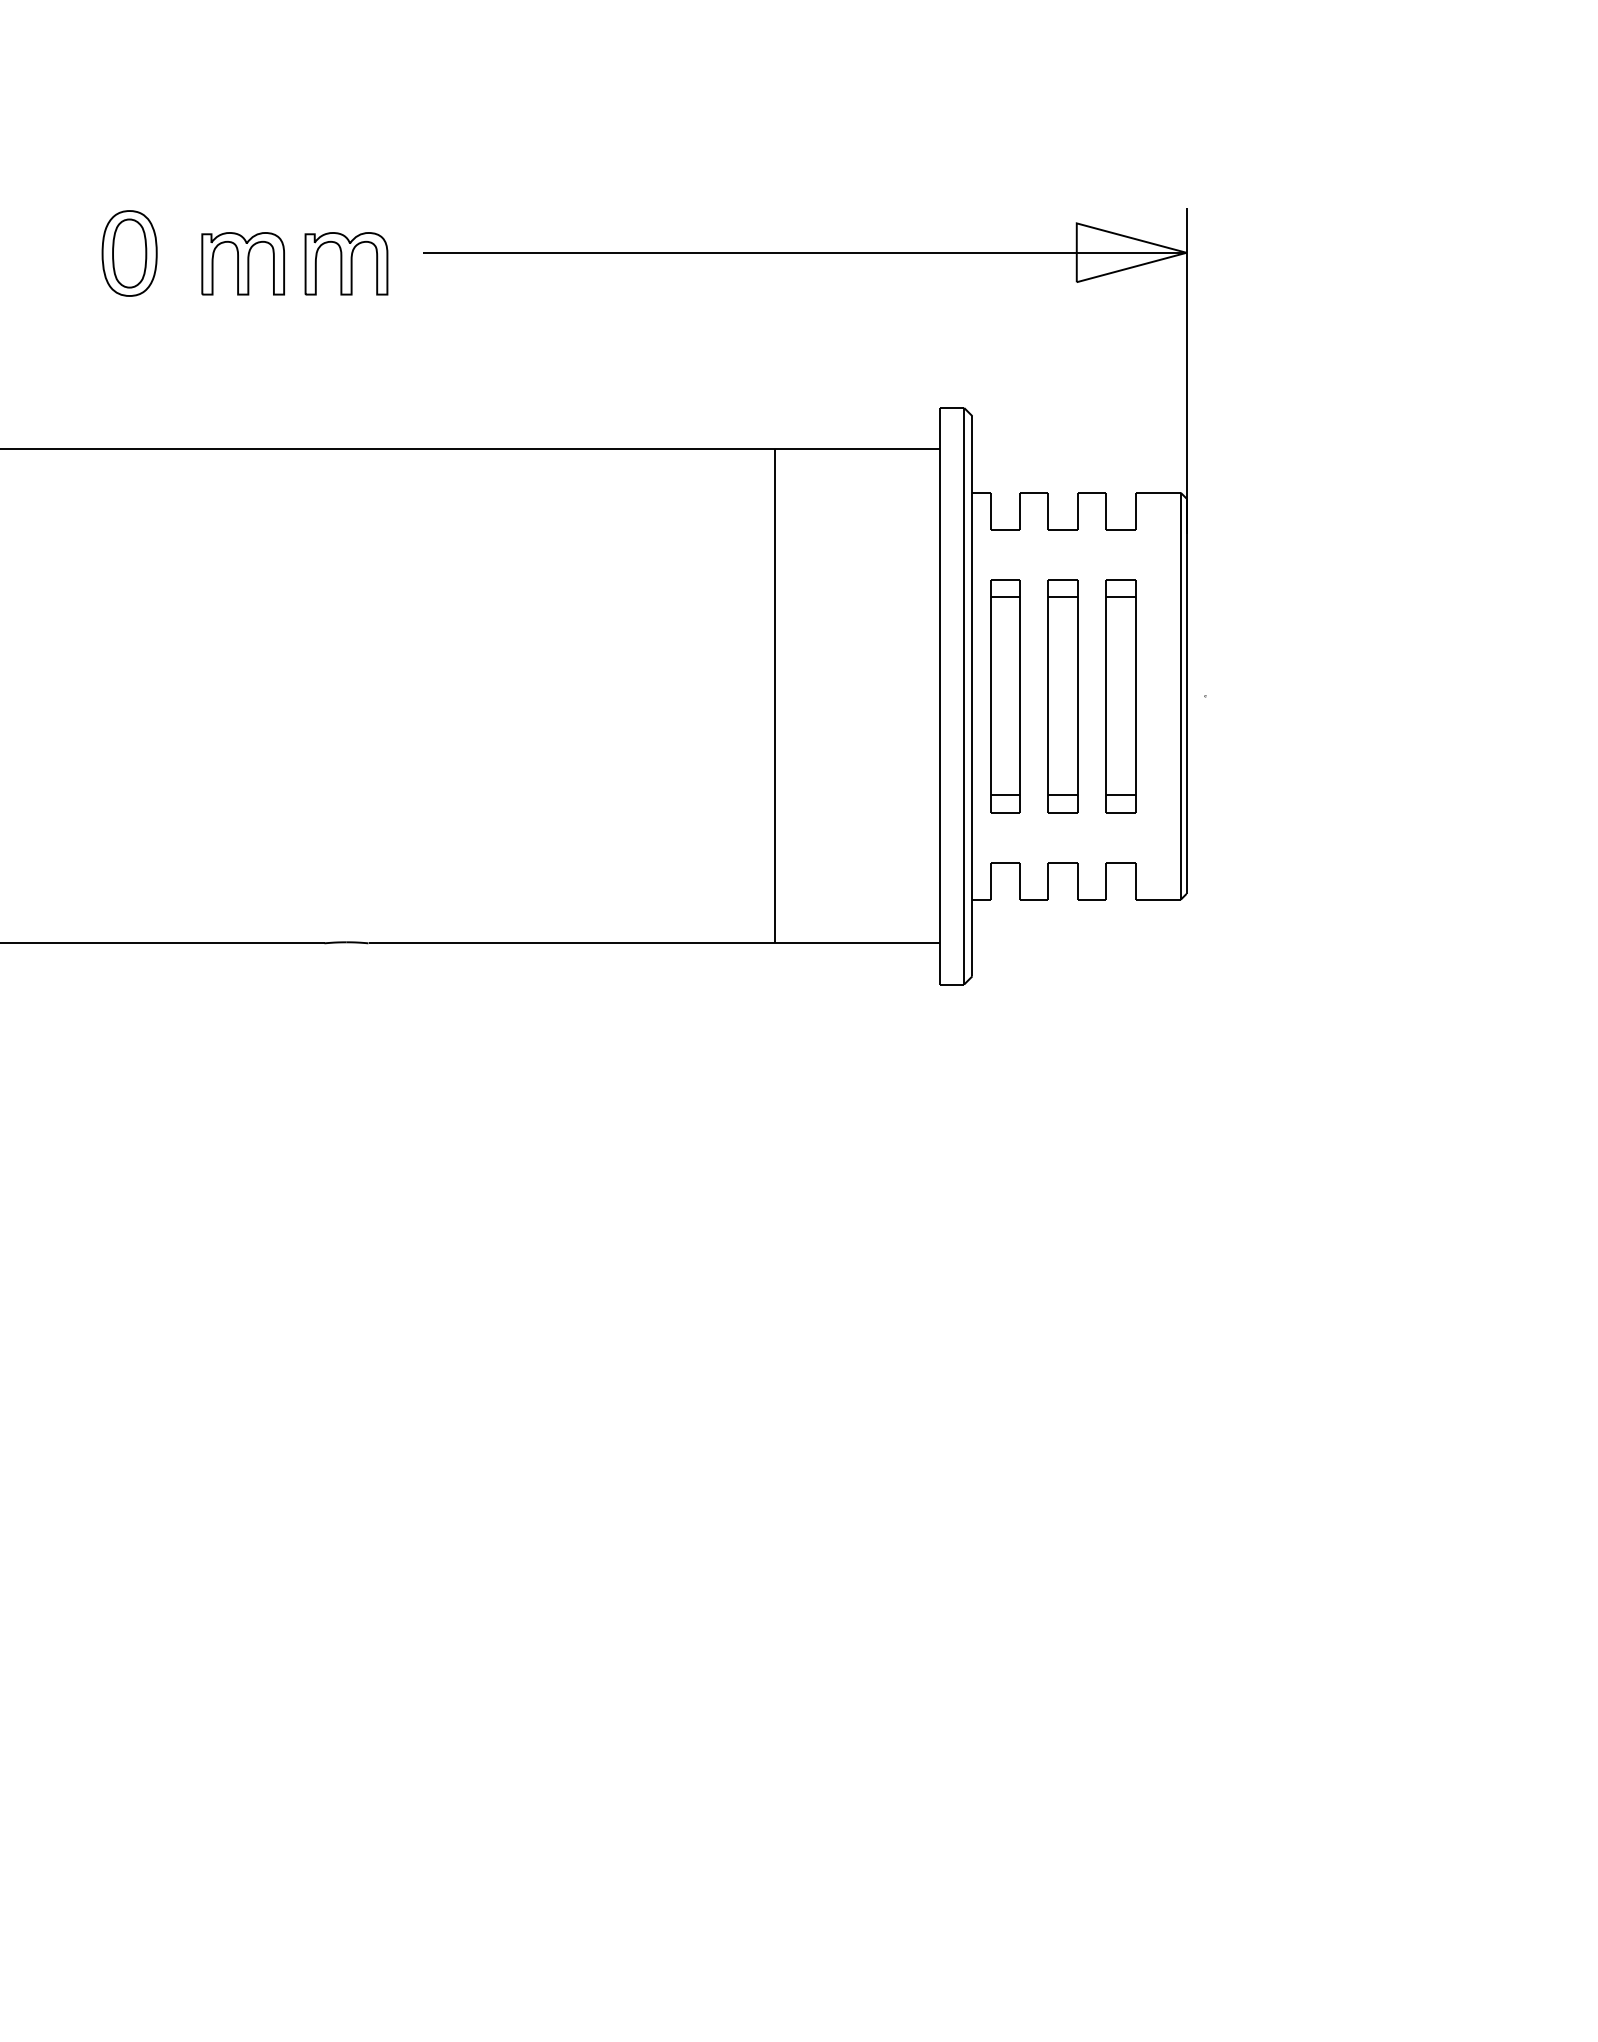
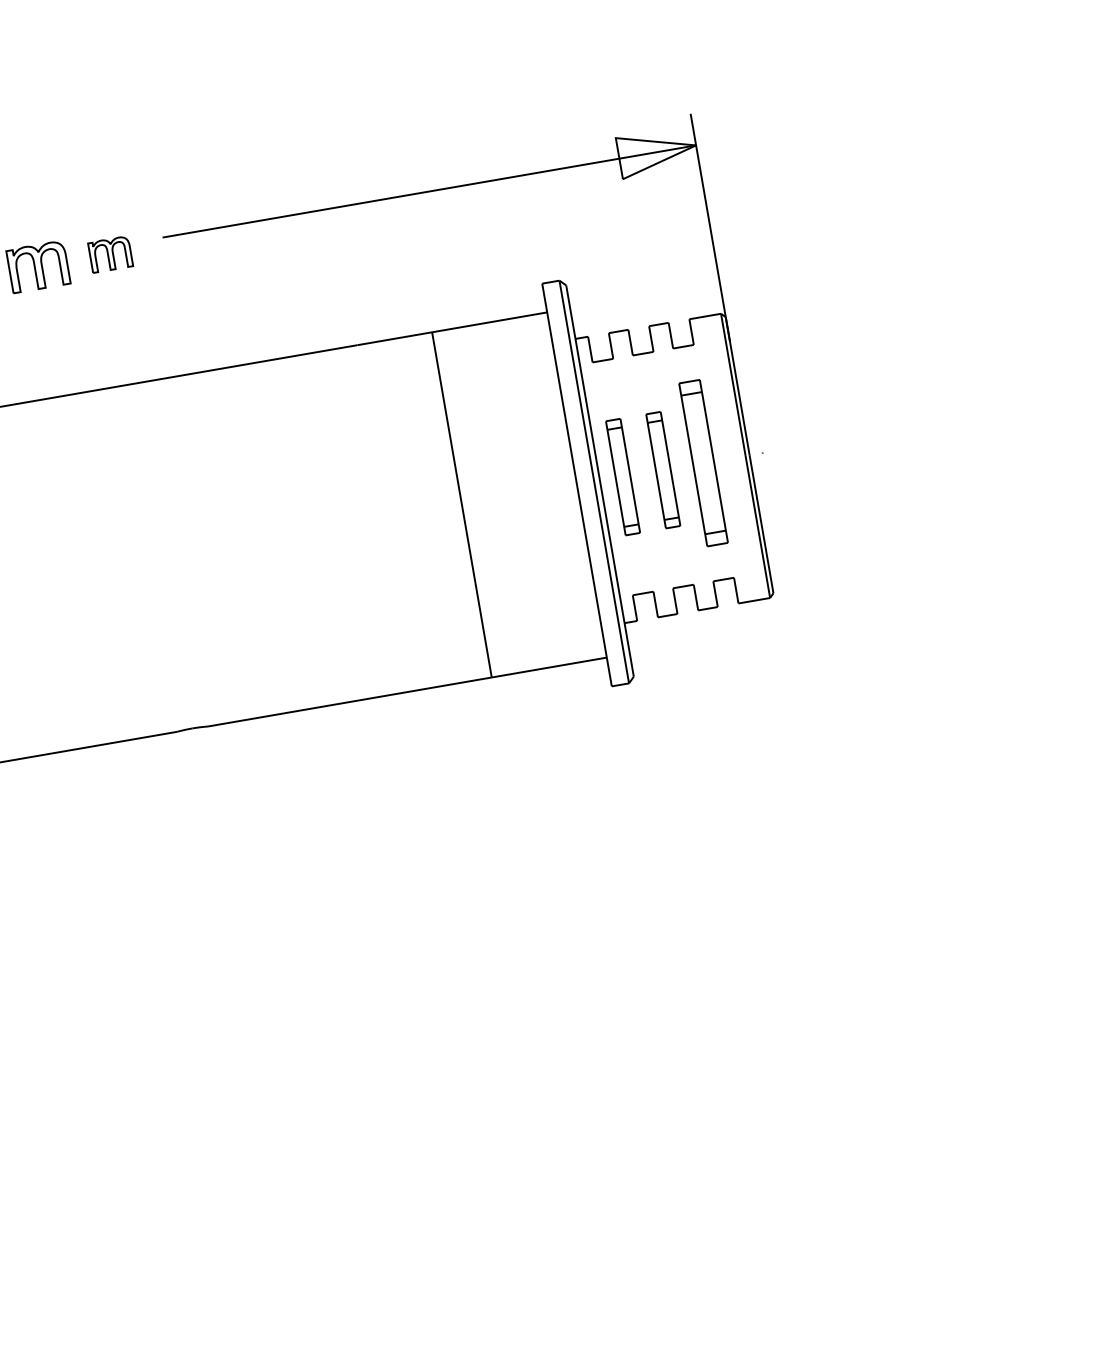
part: (346, 263) -> (110, 254), size x0.7
part: (1005, 696) -> (623, 477), size x0.7
part: (1062, 696) -> (662, 470), size x0.7

